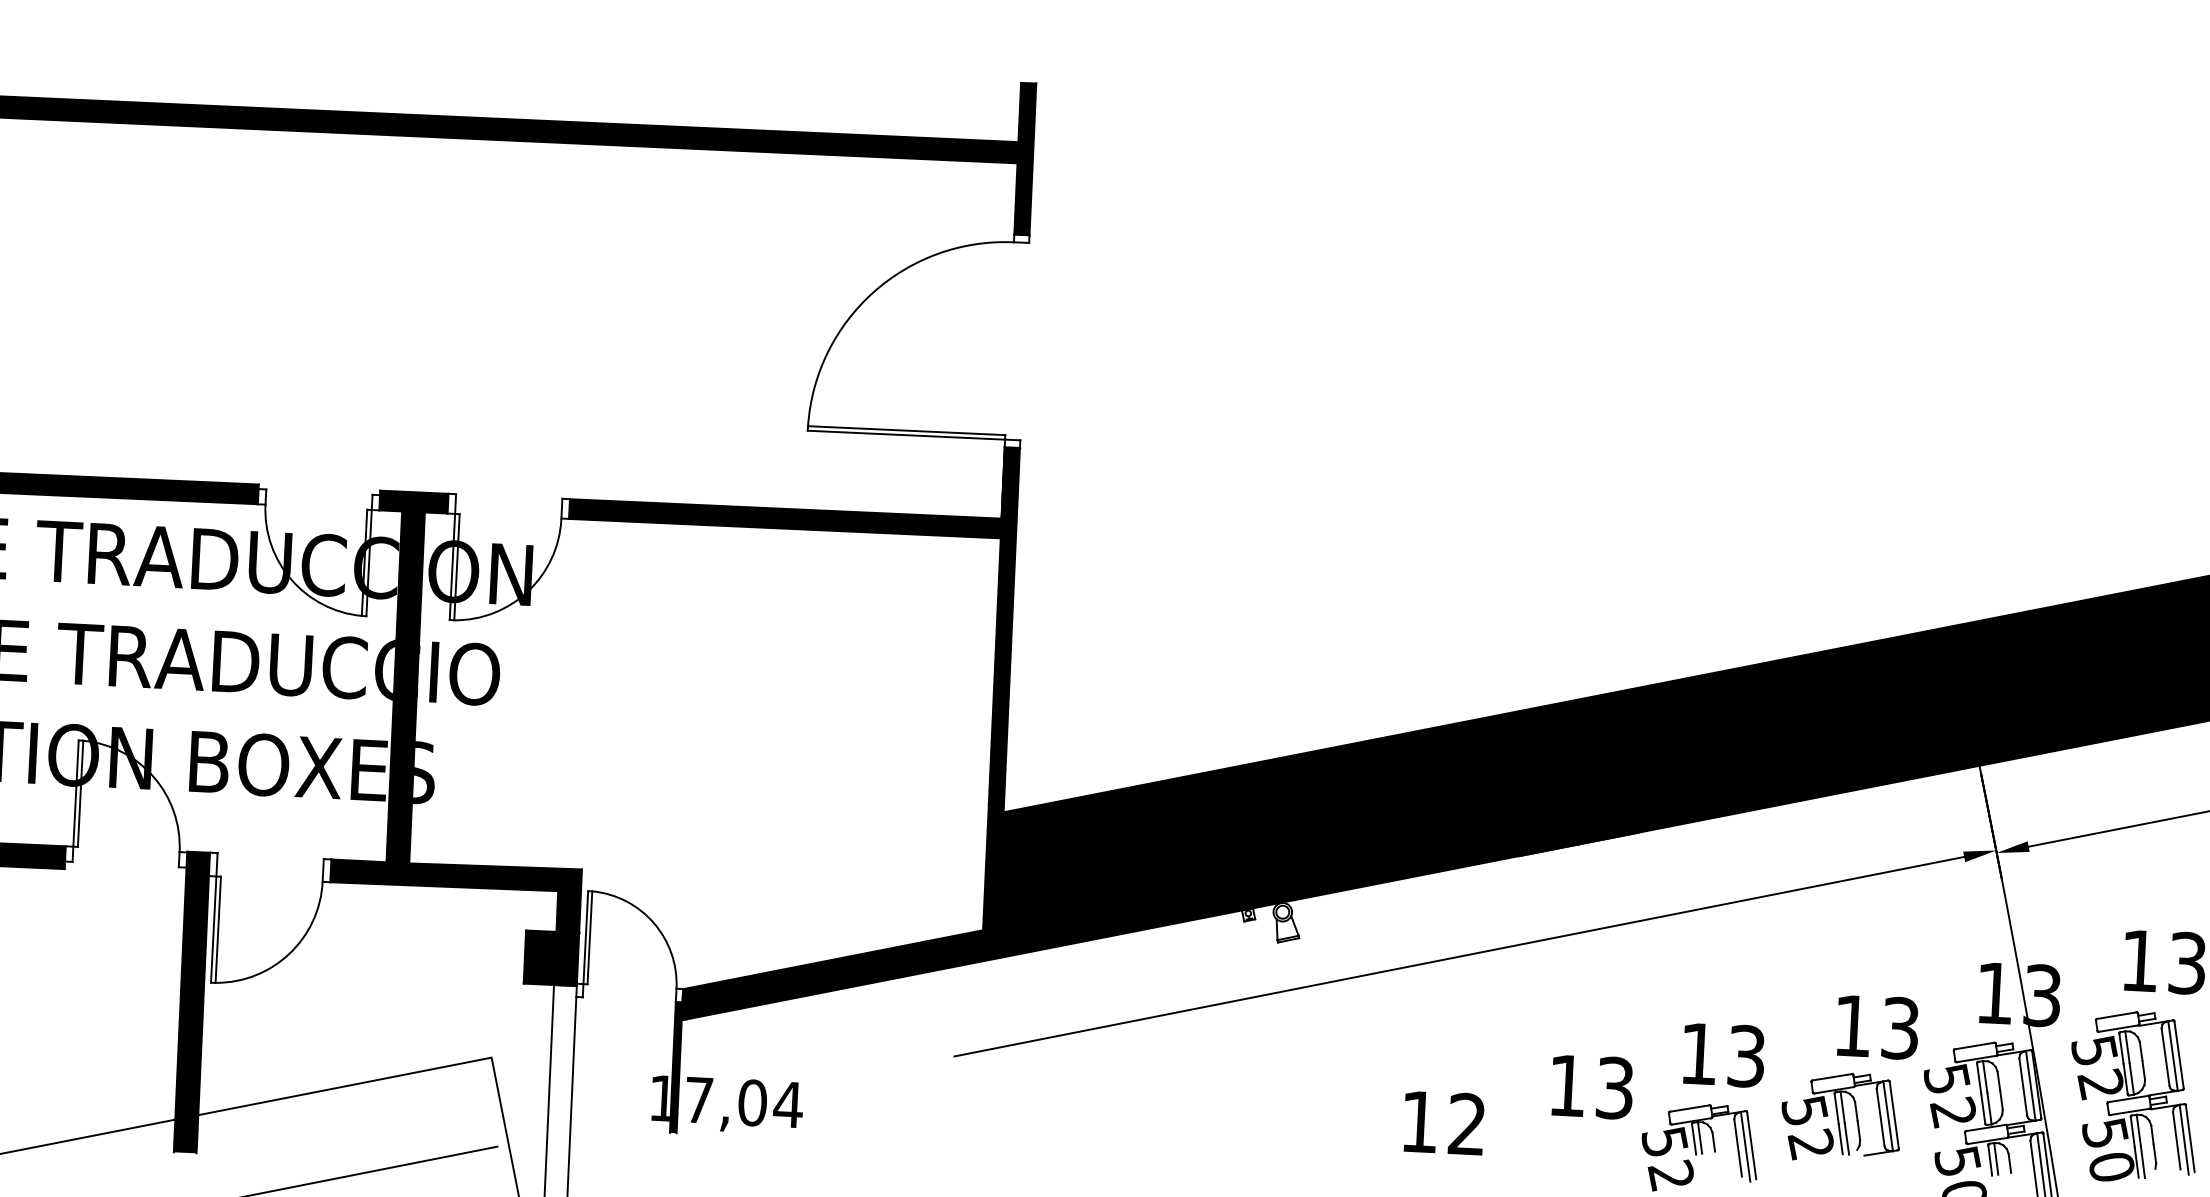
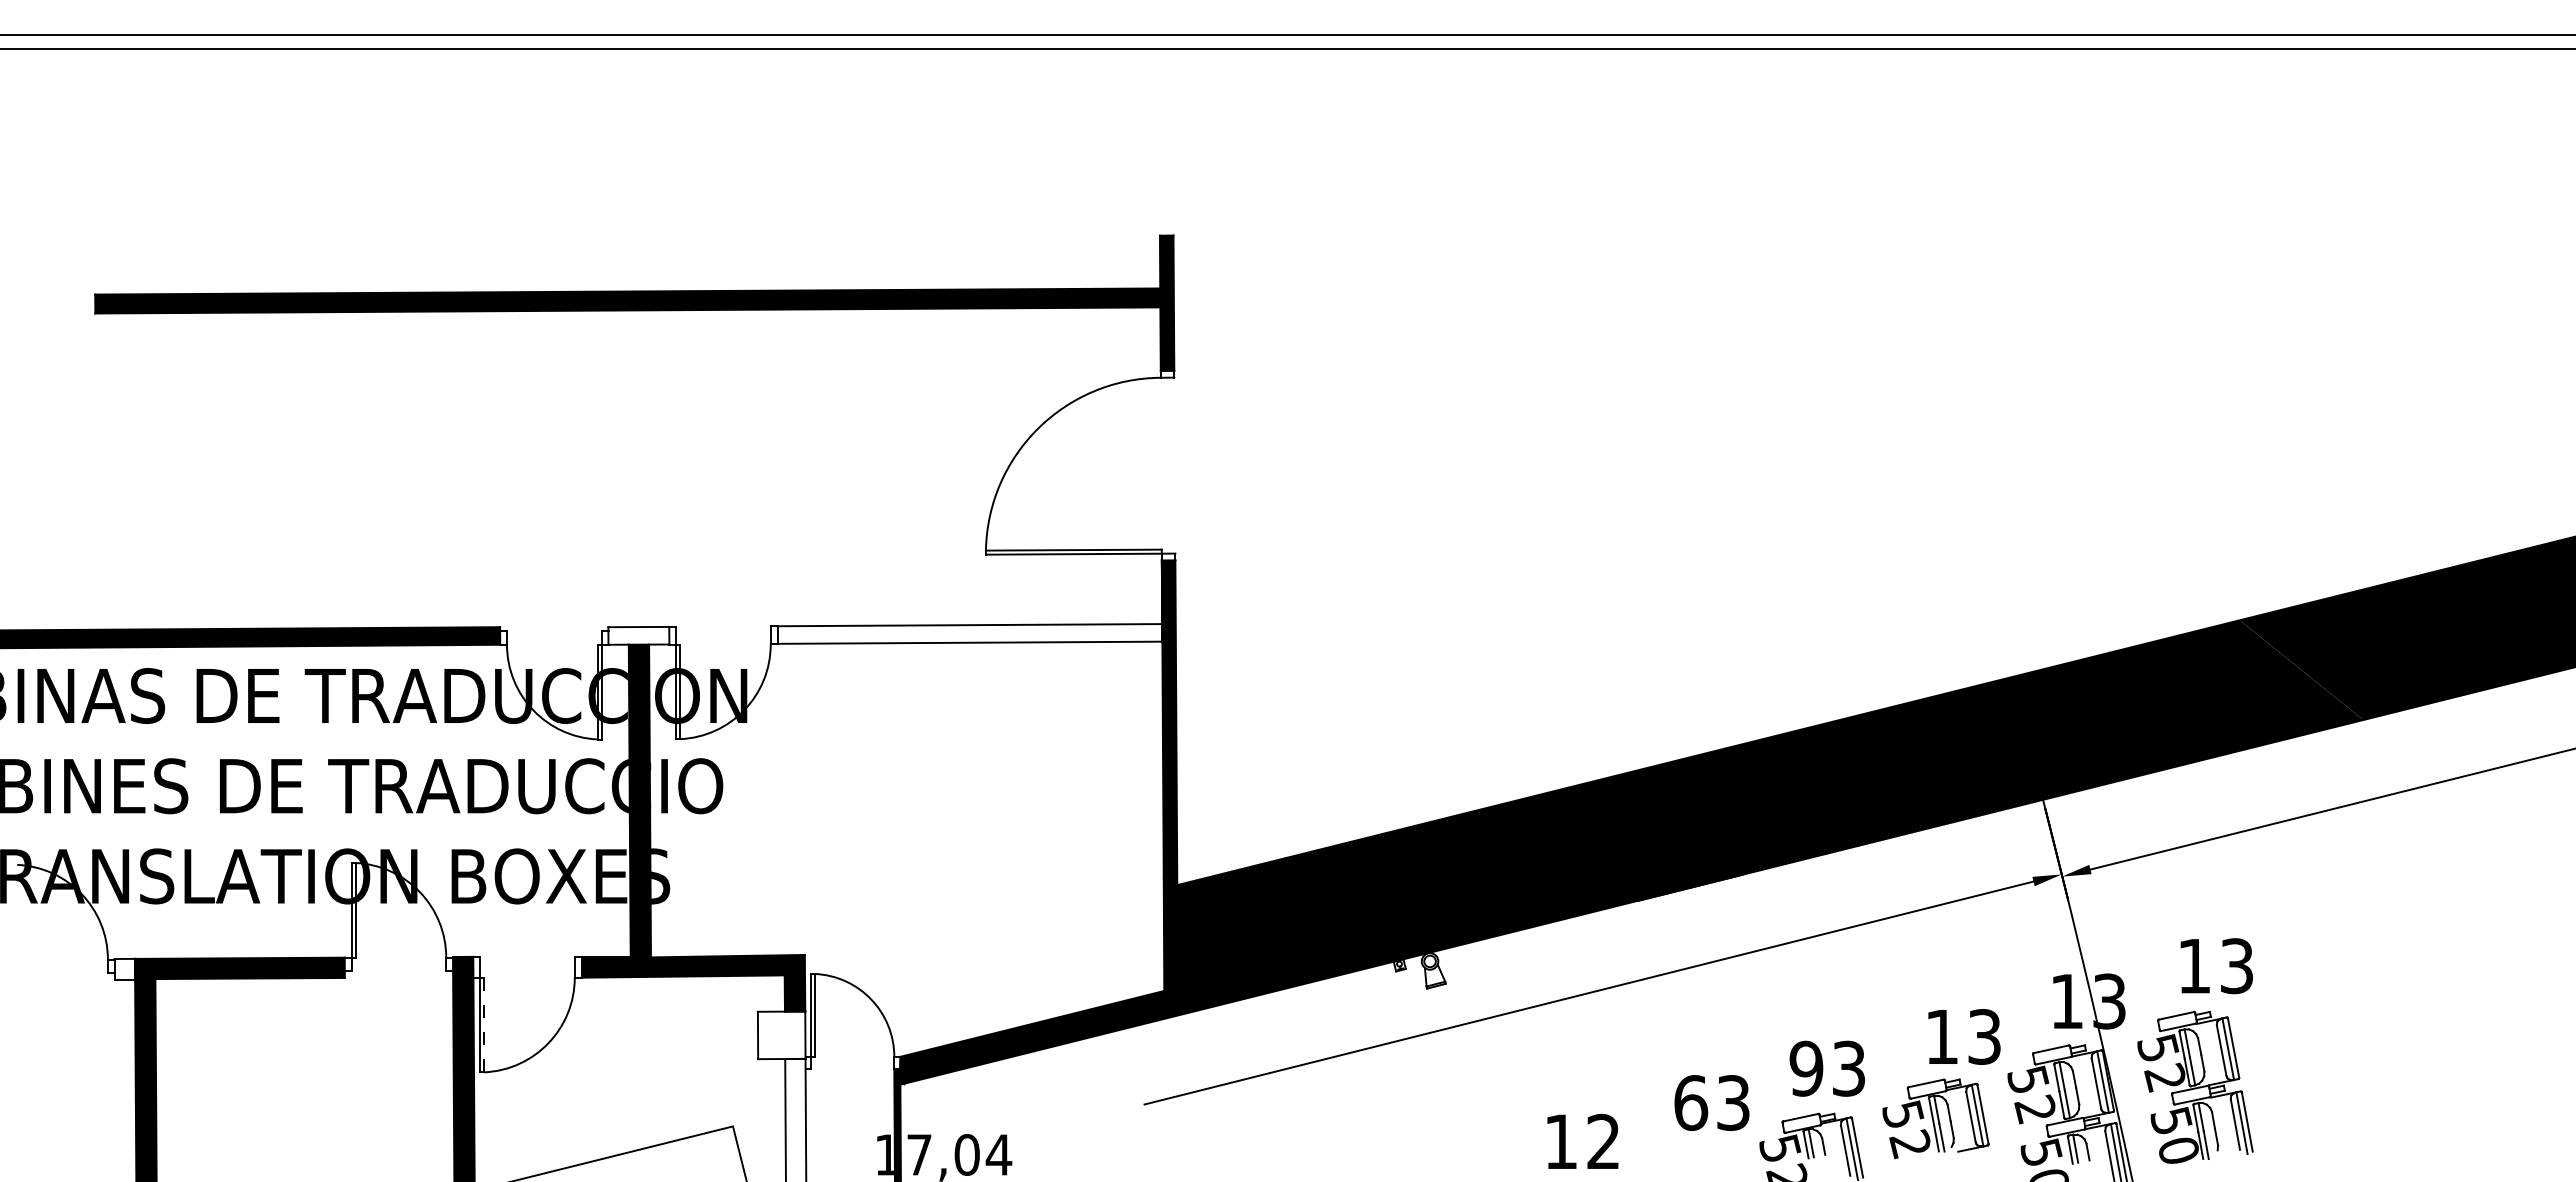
fill: (413, 501) -> (638, 635), removed
fill: (784, 518) -> (969, 633), removed
line: (218, 929) -> (484, 1024), solid -> dashed
fill: (551, 958) -> (781, 1035), removed
text: (1698, 1053) -> (1806, 1068), 13 -> 93
text: (1567, 1086) -> (1691, 1103), 13 -> 63

